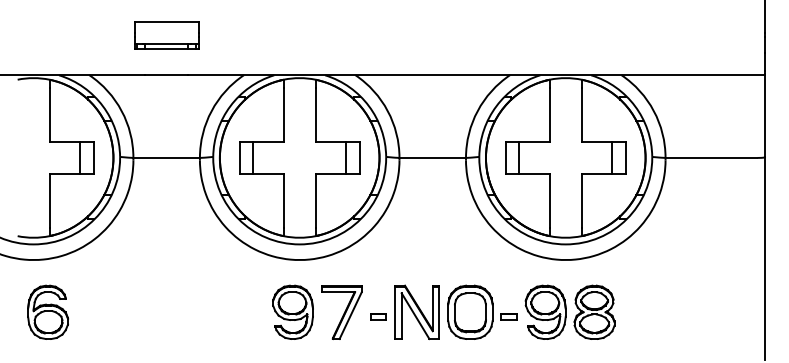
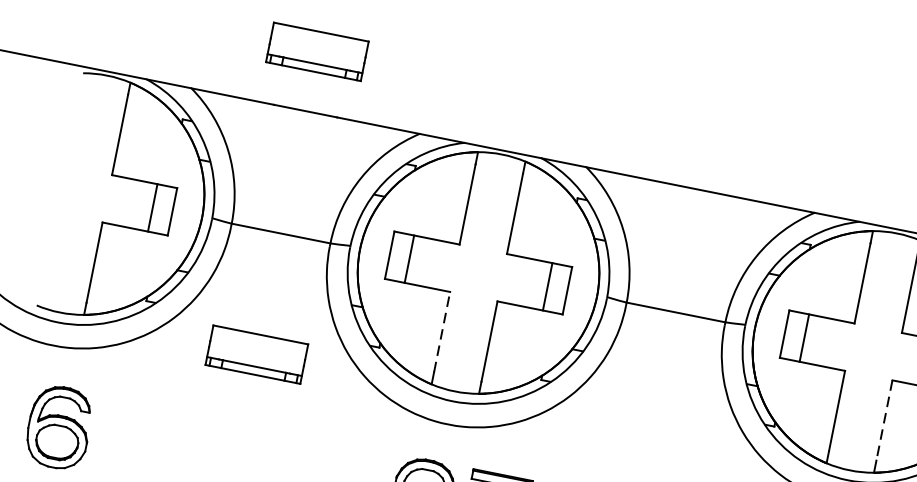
line: (283, 200) -> (441, 331), solid -> dashed
line: (581, 201) -> (883, 421), solid -> dashed
part: (166, 239) -> (256, 354), added

